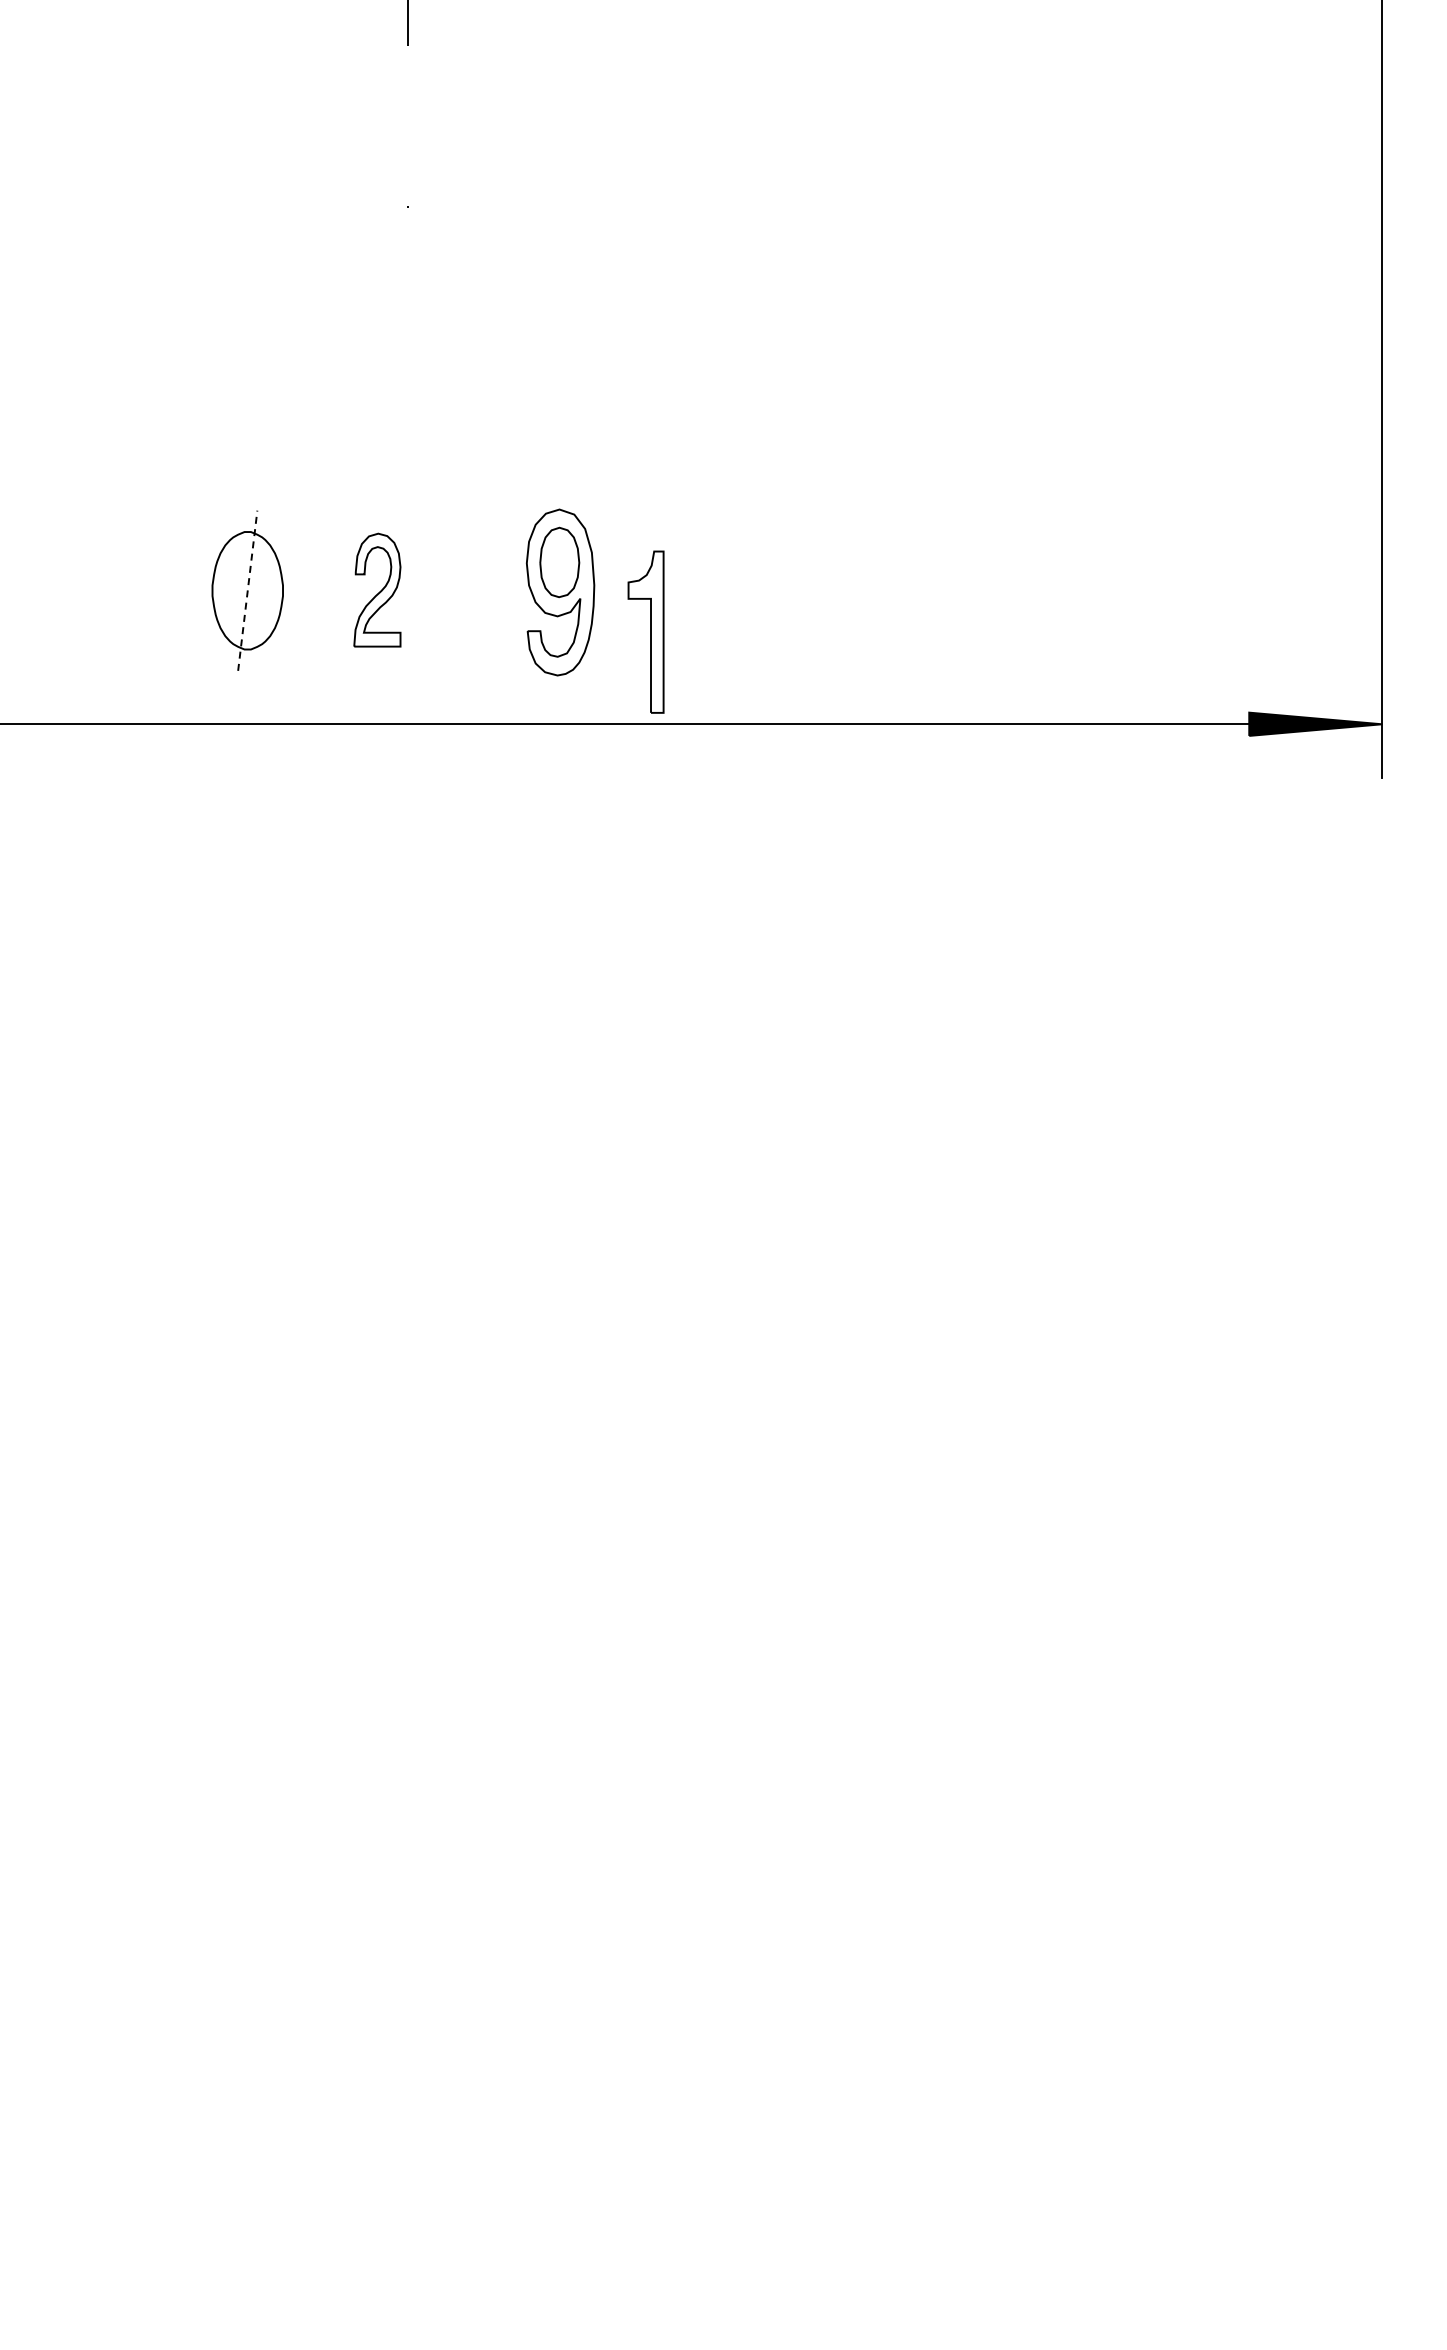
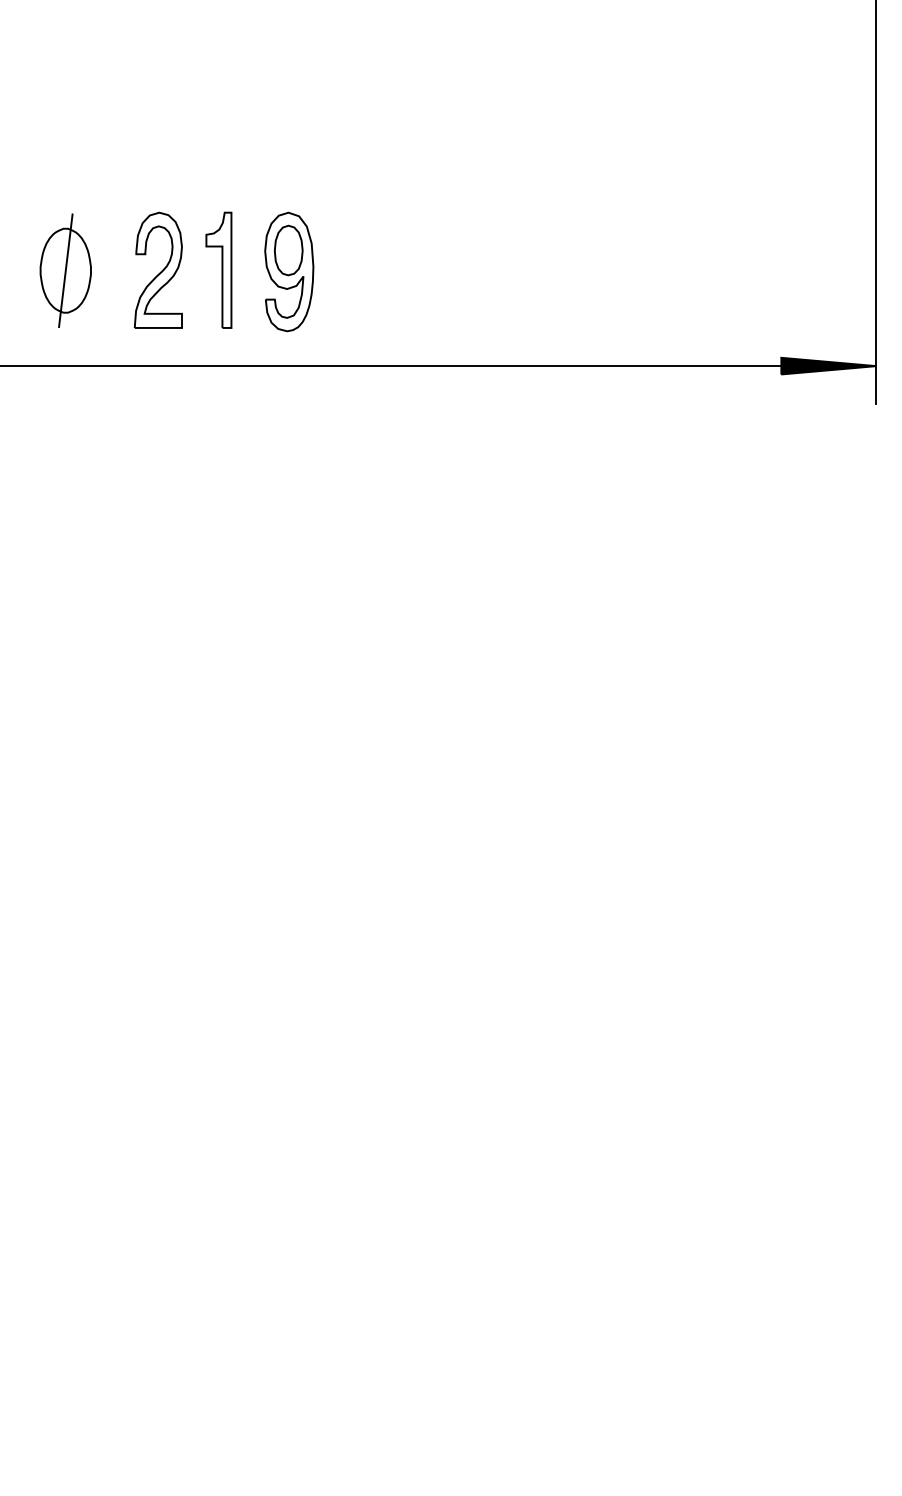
part: (377, 589) -> (158, 269), size x1.43
line: (247, 590) -> (65, 270), dashed -> solid
part: (645, 631) -> (218, 269), moved

